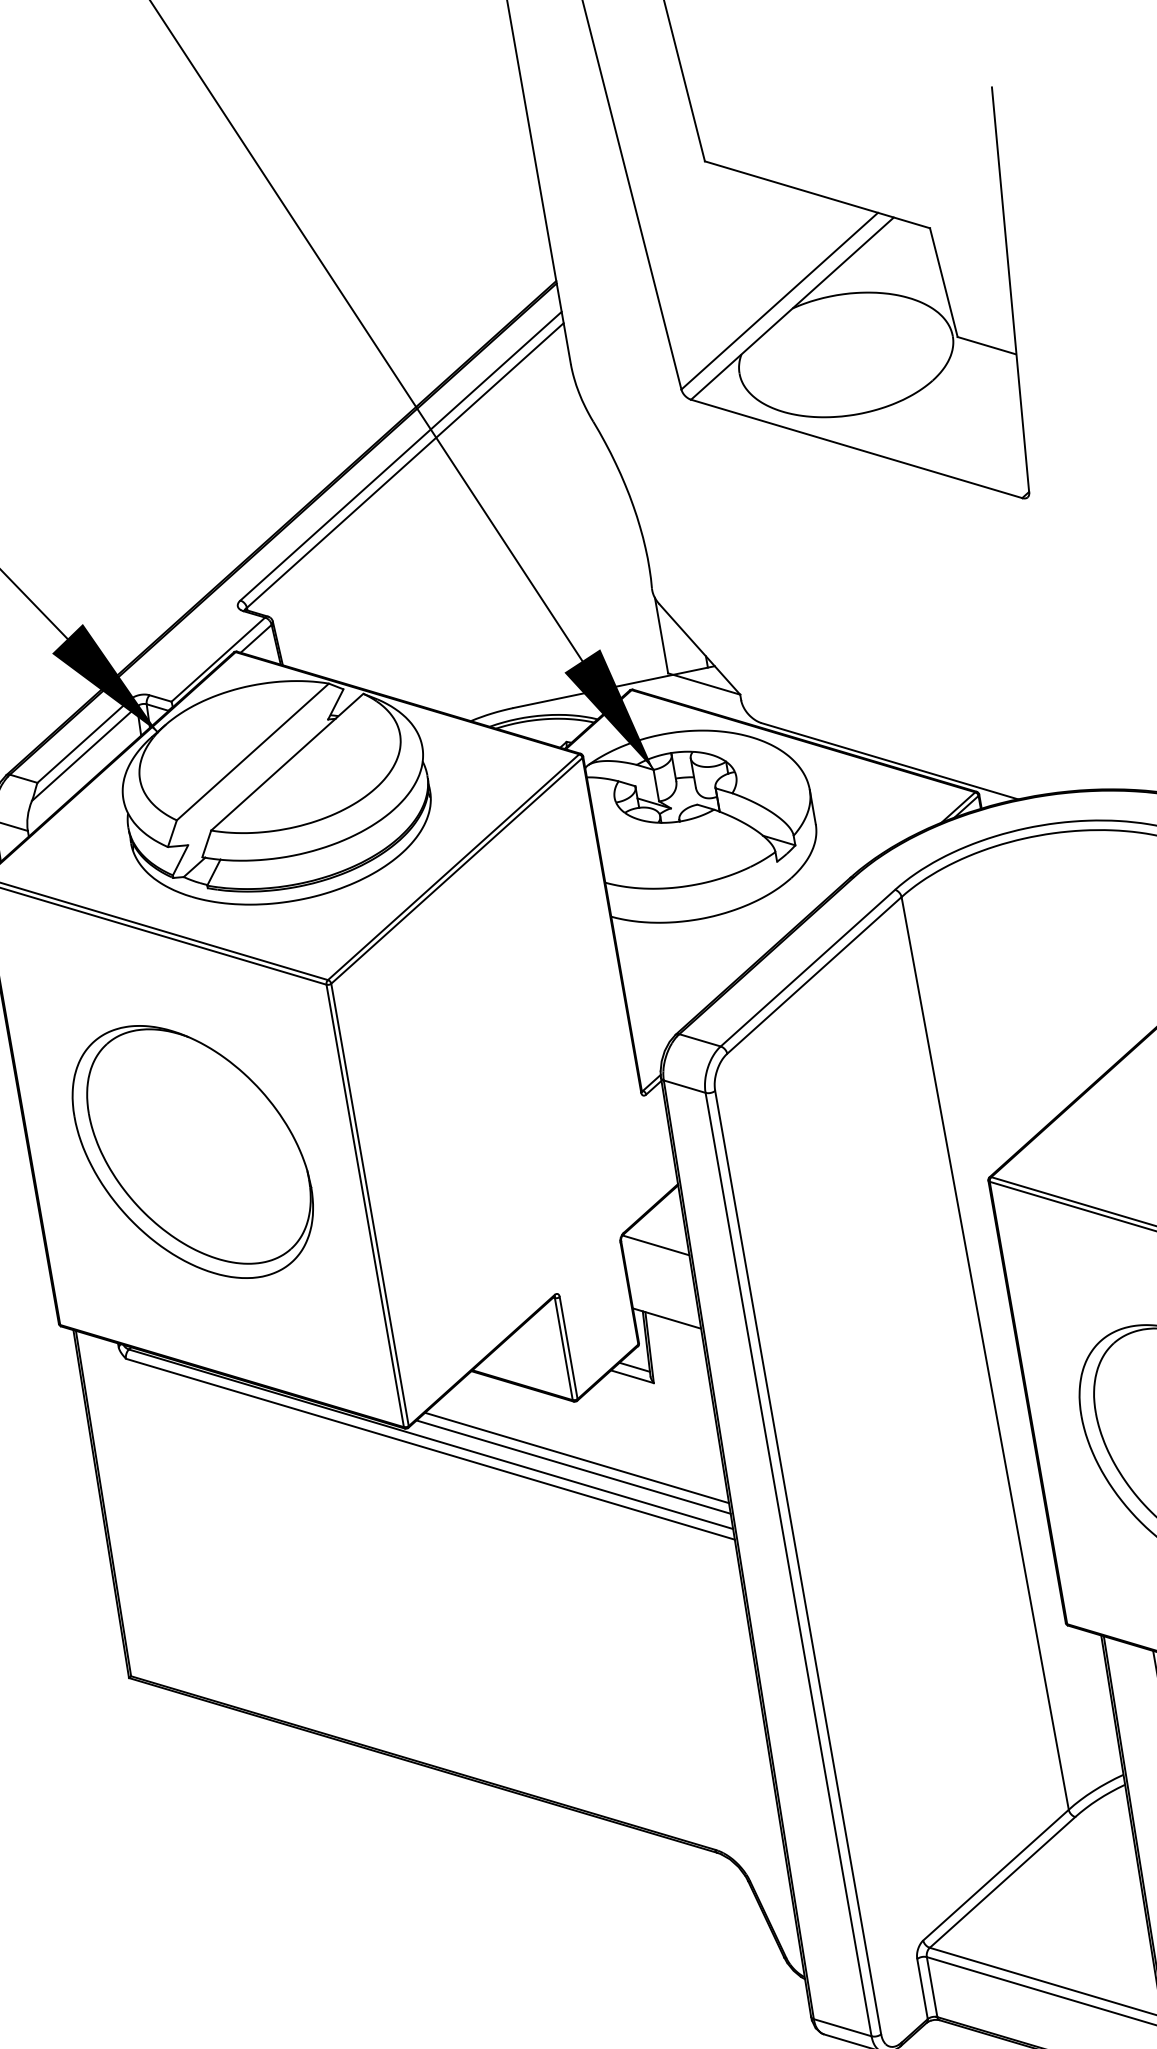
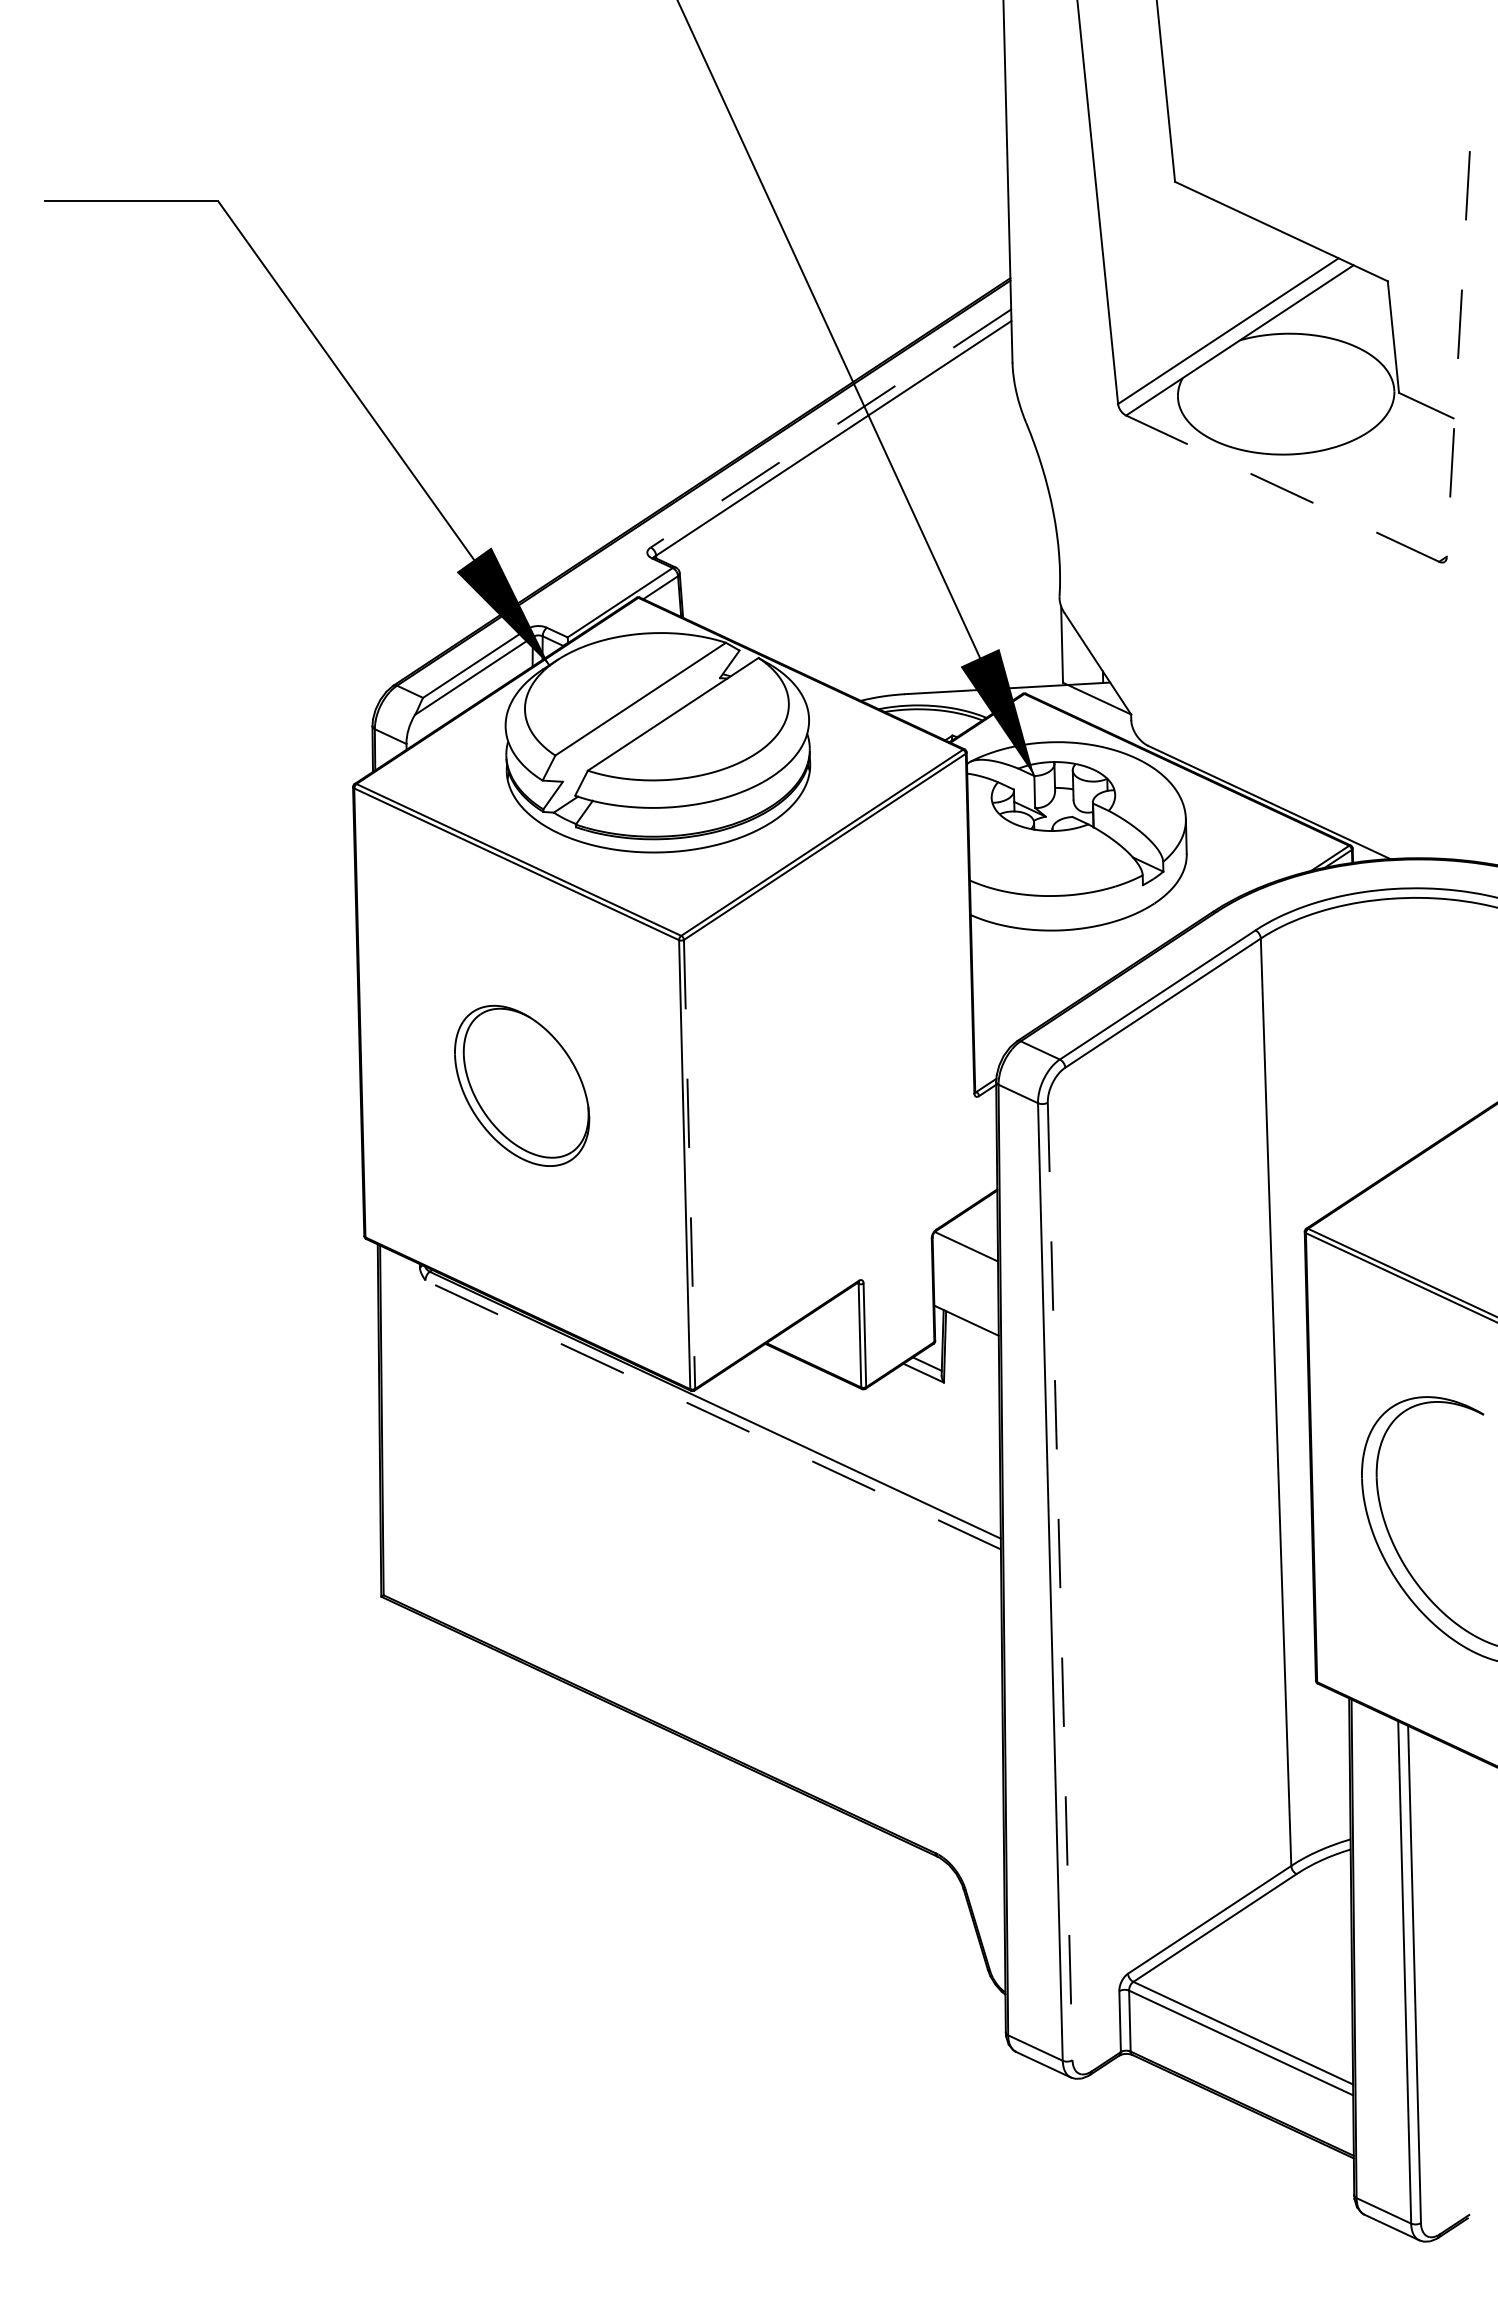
line: (1010, 290) -> (1458, 354), solid -> dashed
line: (856, 448) -> (1282, 488), solid -> dashed
line: (400, 456) -> (830, 428), solid -> dashed
part: (192, 1151) -> (521, 1085), size x0.6
line: (369, 1205) -> (689, 1164), solid -> dashed
line: (430, 1448) -> (713, 1414), solid -> dashed
line: (576, 1458) -> (856, 1445), removed
line: (572, 1466) -> (851, 1453), removed
line: (798, 1562) -> (1060, 1581), solid -> dashed

